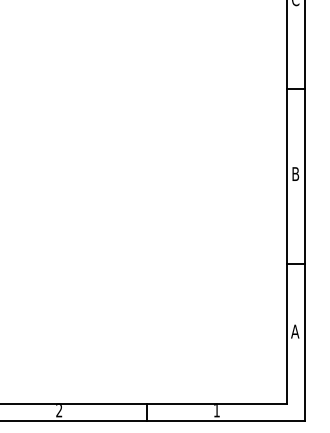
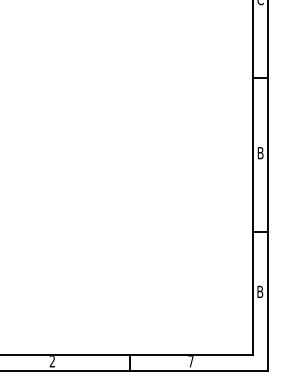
text: (295, 331) -> (260, 291), A -> B
text: (216, 411) -> (190, 362), 1 -> 7

